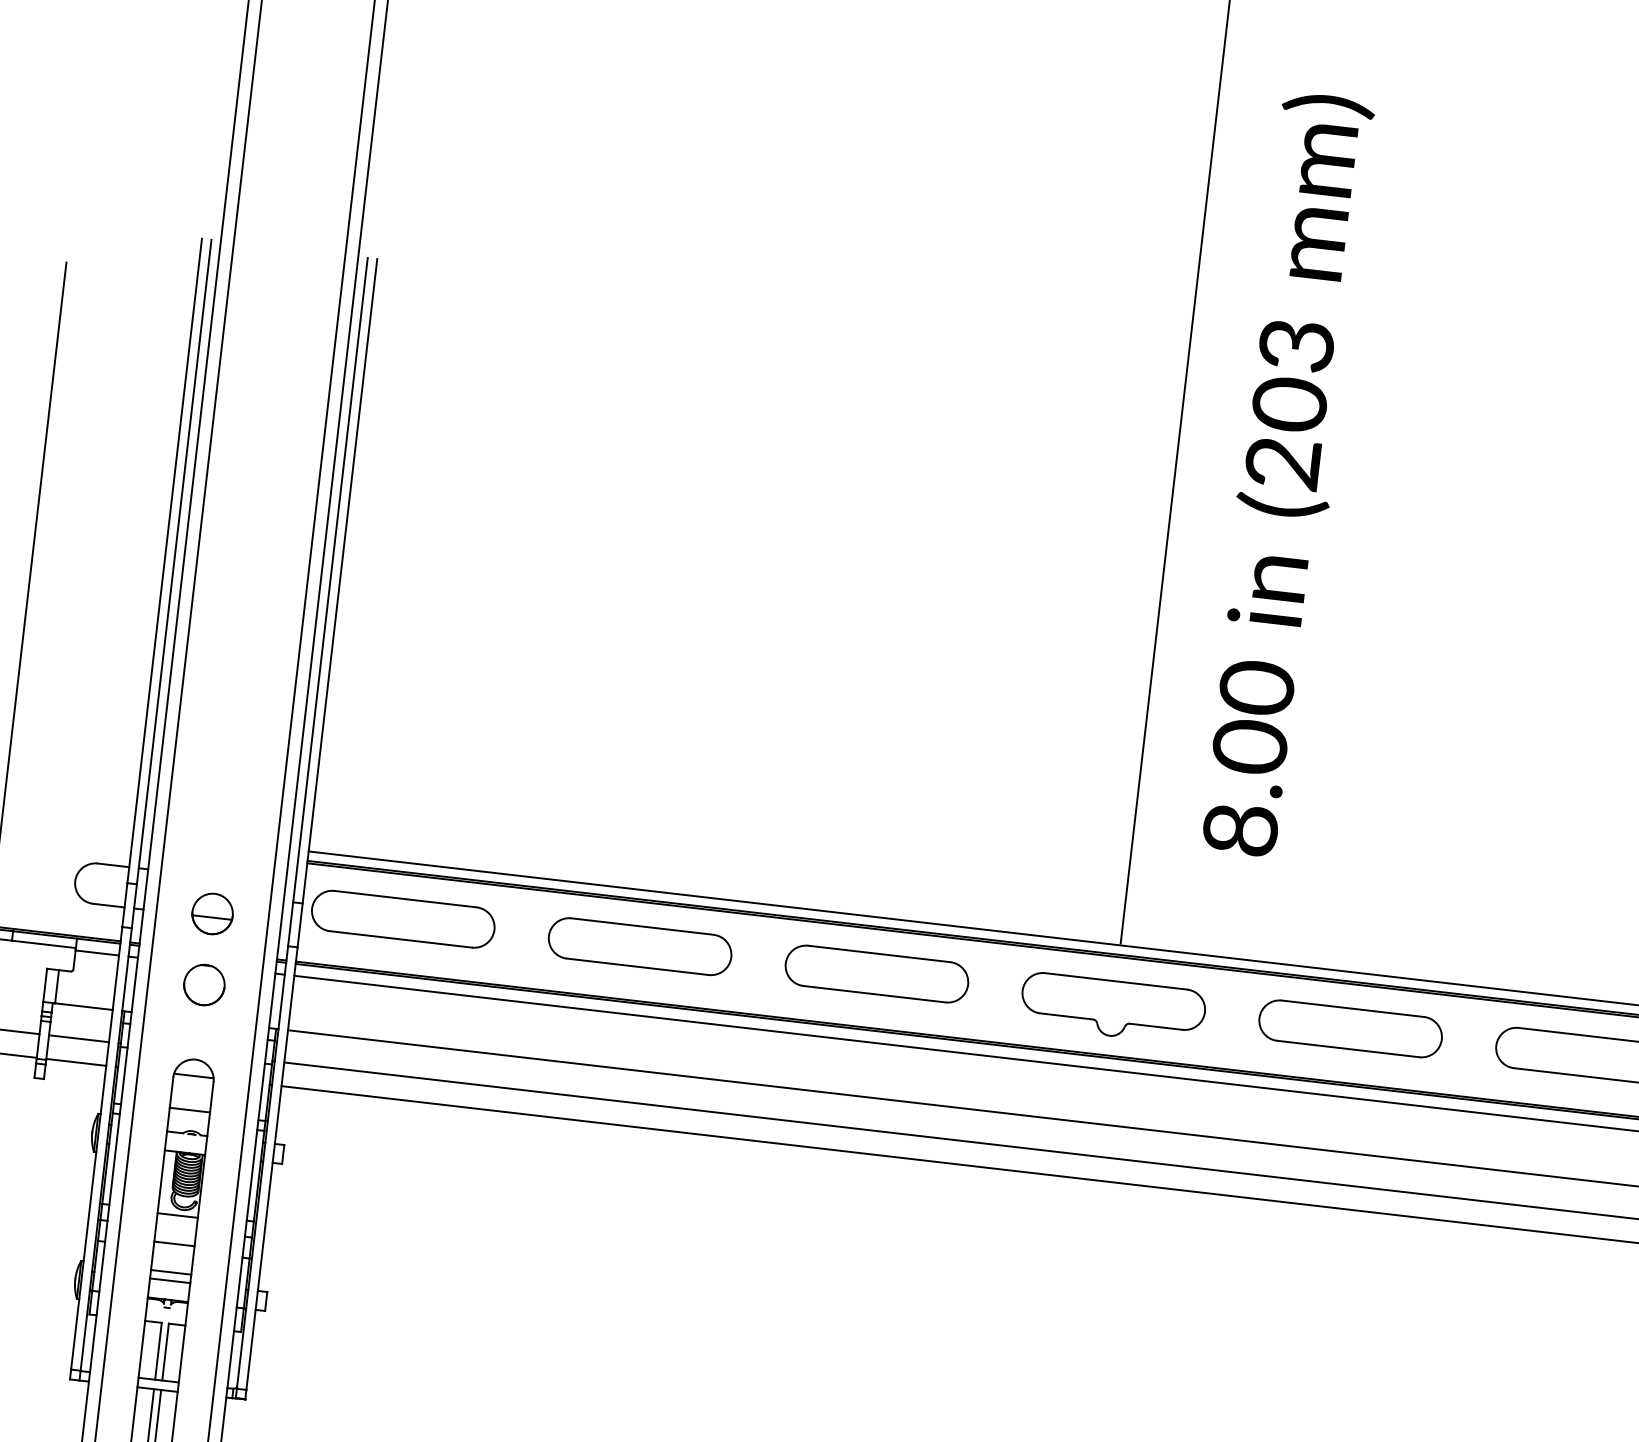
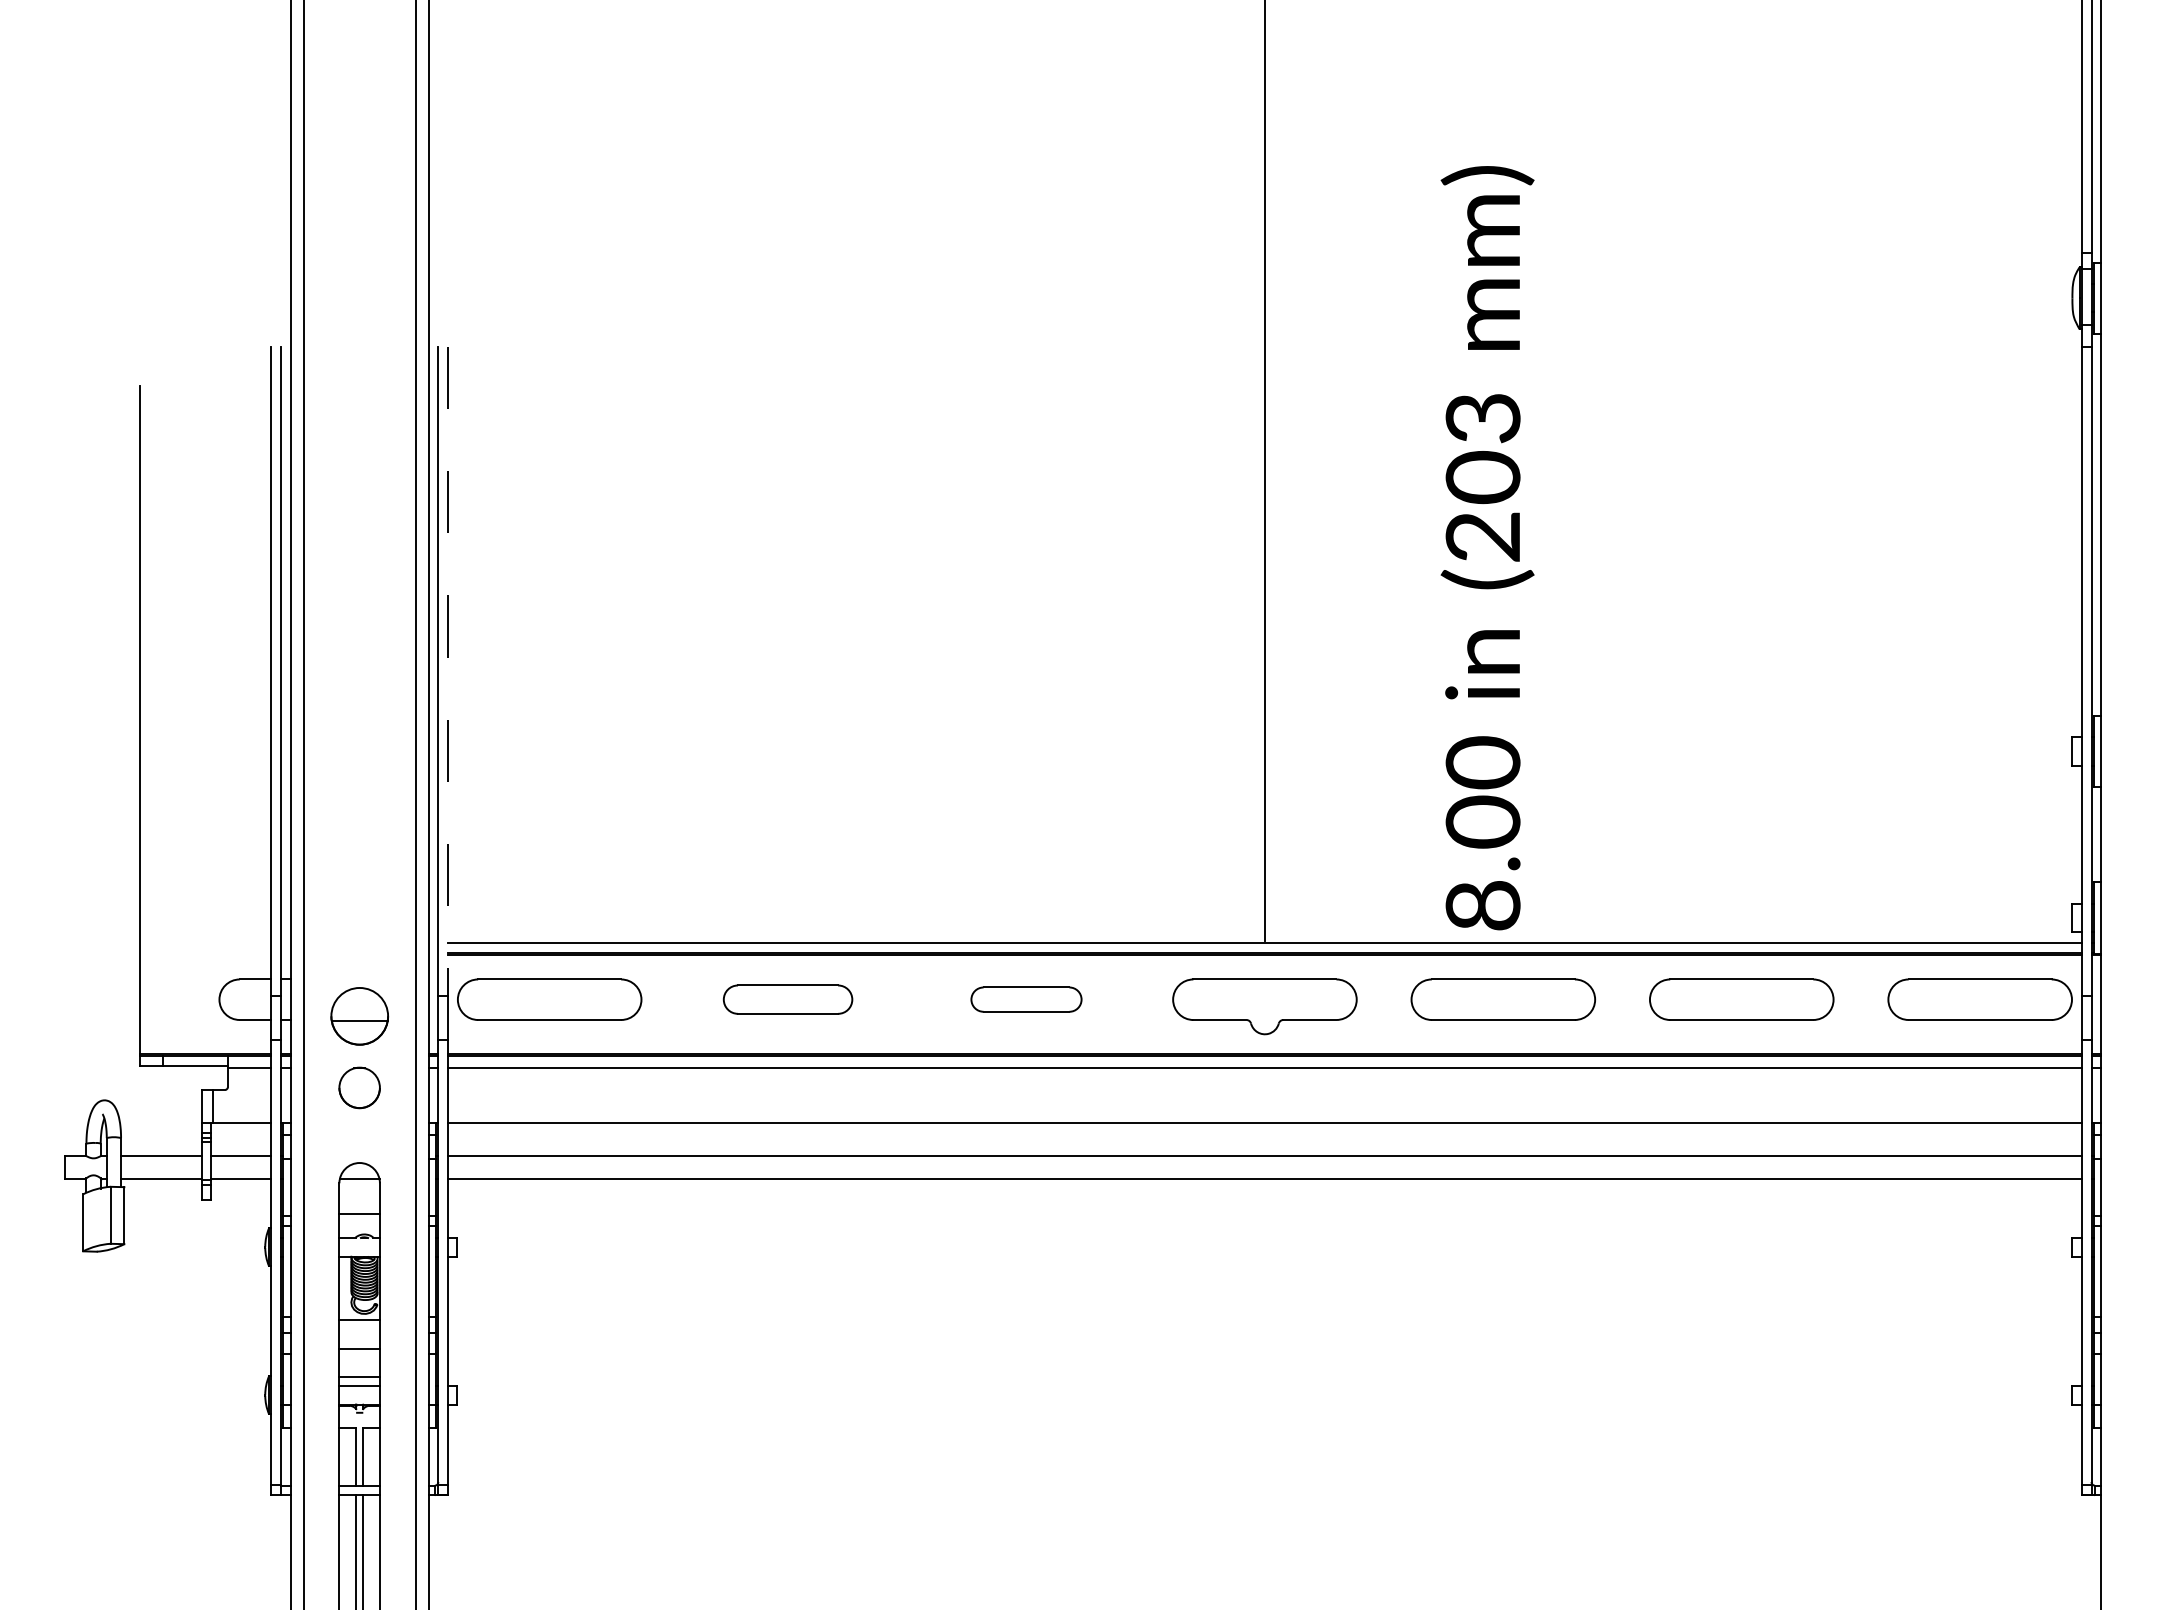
text: (1285, 475) -> (1487, 548), moved
line: (339, 581) -> (447, 671), solid -> dashed
part: (212, 914) -> (359, 1016), size x1.4
part: (639, 946) -> (787, 999), size x0.7
part: (876, 973) -> (1026, 999), size x0.6

